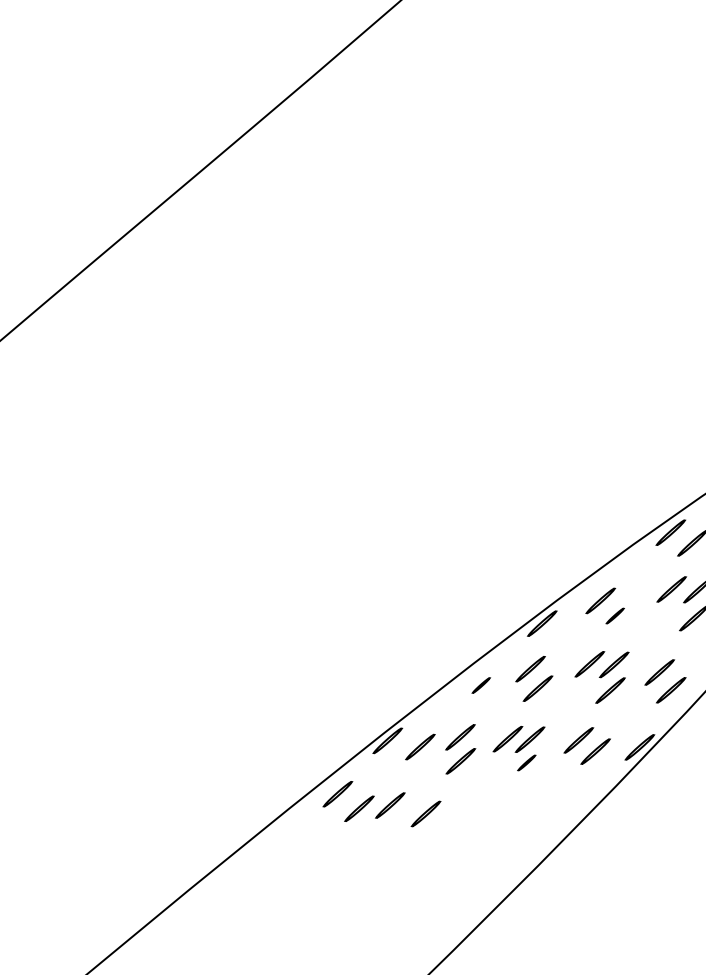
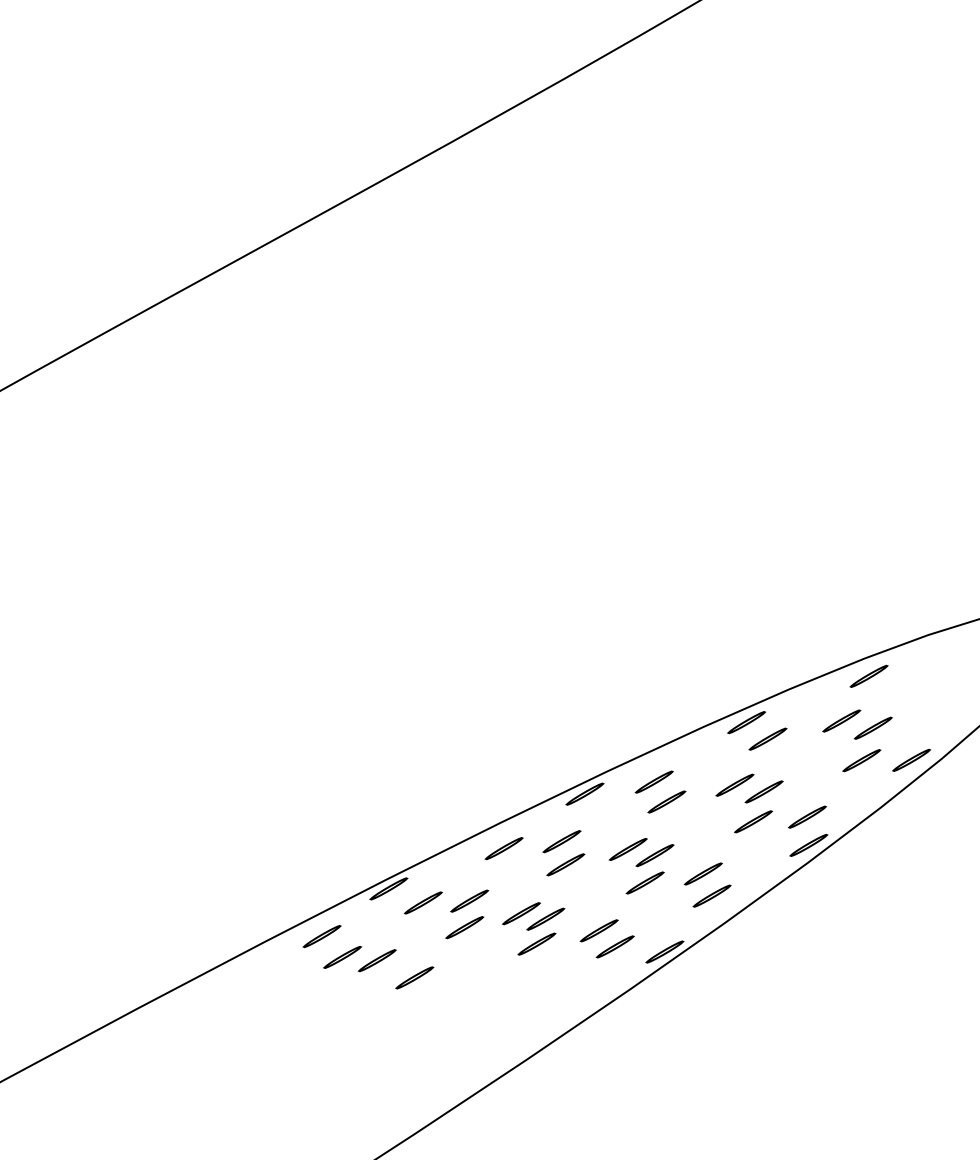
part: (614, 615) -> (666, 801), size x1.67
part: (480, 685) -> (503, 848), size x1.67
part: (526, 762) -> (536, 943), size x1.67

